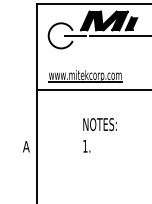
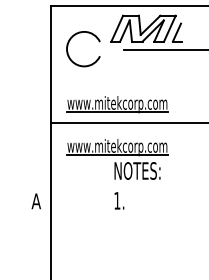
fill: (104, 20) -> (143, 28), removed
fill: (132, 23) -> (181, 32), removed
line: (75, 36) -> (103, 49), removed
part: (85, 107) -> (117, 147), added

